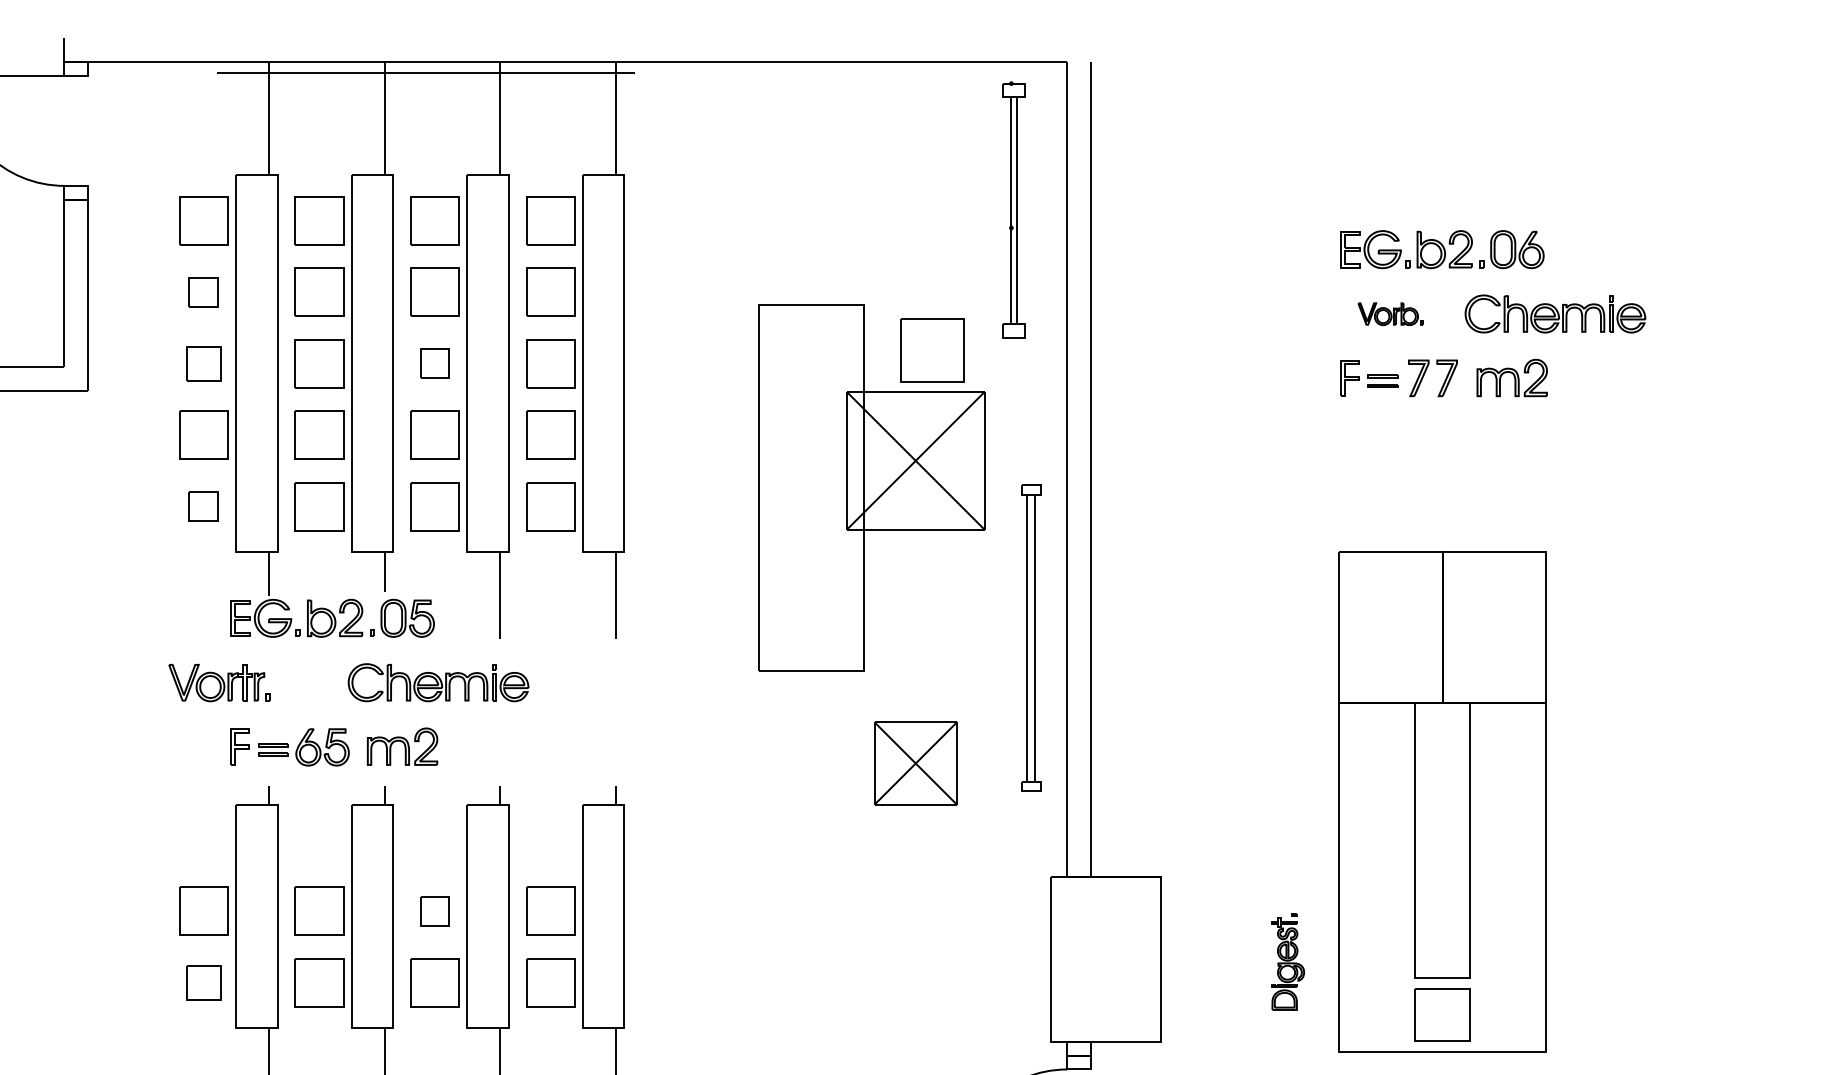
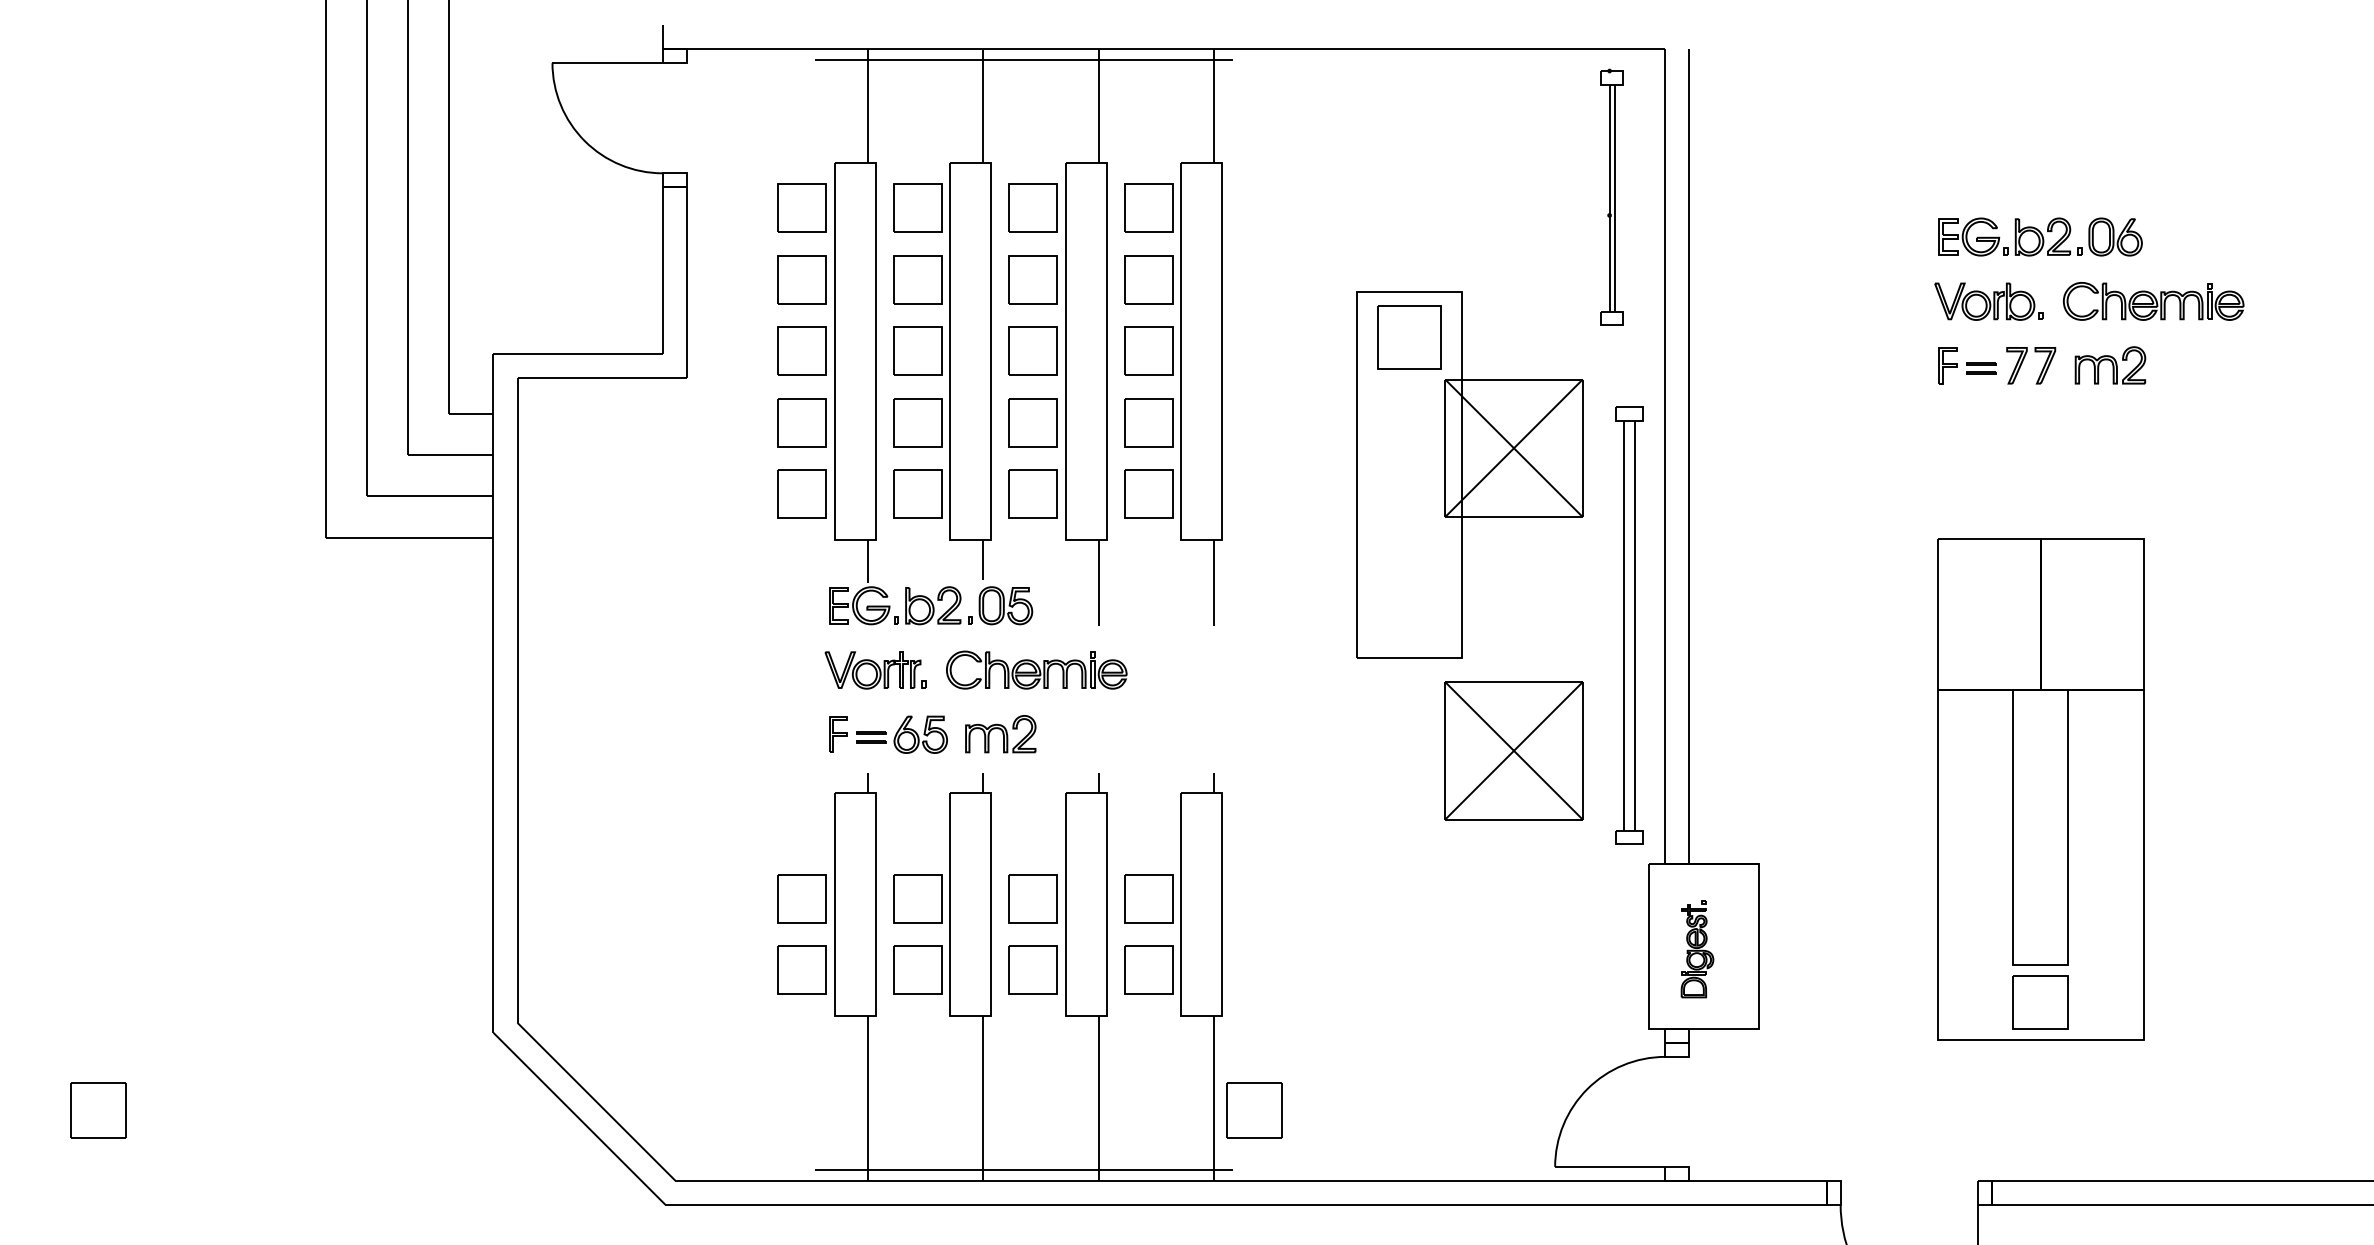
part: (203, 292) -> (801, 279), size x1.67
part: (1390, 314) -> (1988, 301), size x1.67
part: (932, 350) -> (1409, 337), moved
part: (203, 363) -> (801, 350), size x1.43
part: (434, 363) -> (1032, 350), size x1.67
part: (203, 506) -> (801, 493), size x1.67
part: (1031, 638) -> (1629, 625), size x1.43
part: (219, 683) -> (875, 670), moved
part: (915, 763) -> (1513, 750), size x1.67
part: (434, 911) -> (1032, 898), size x1.67
part: (1288, 962) -> (1697, 949), moved
part: (203, 982) -> (801, 969), size x1.43

